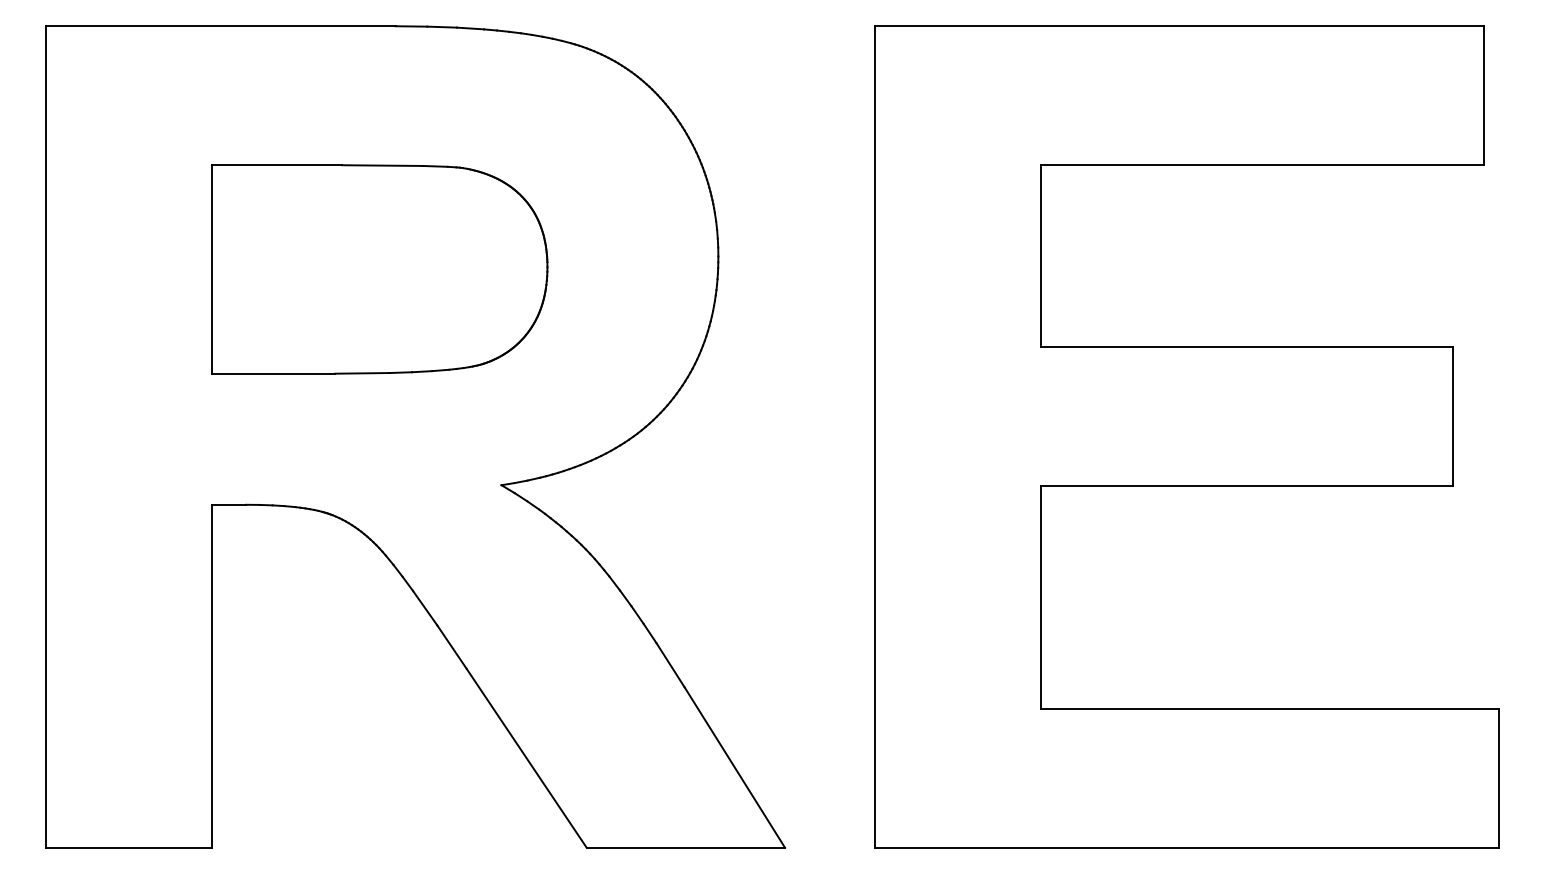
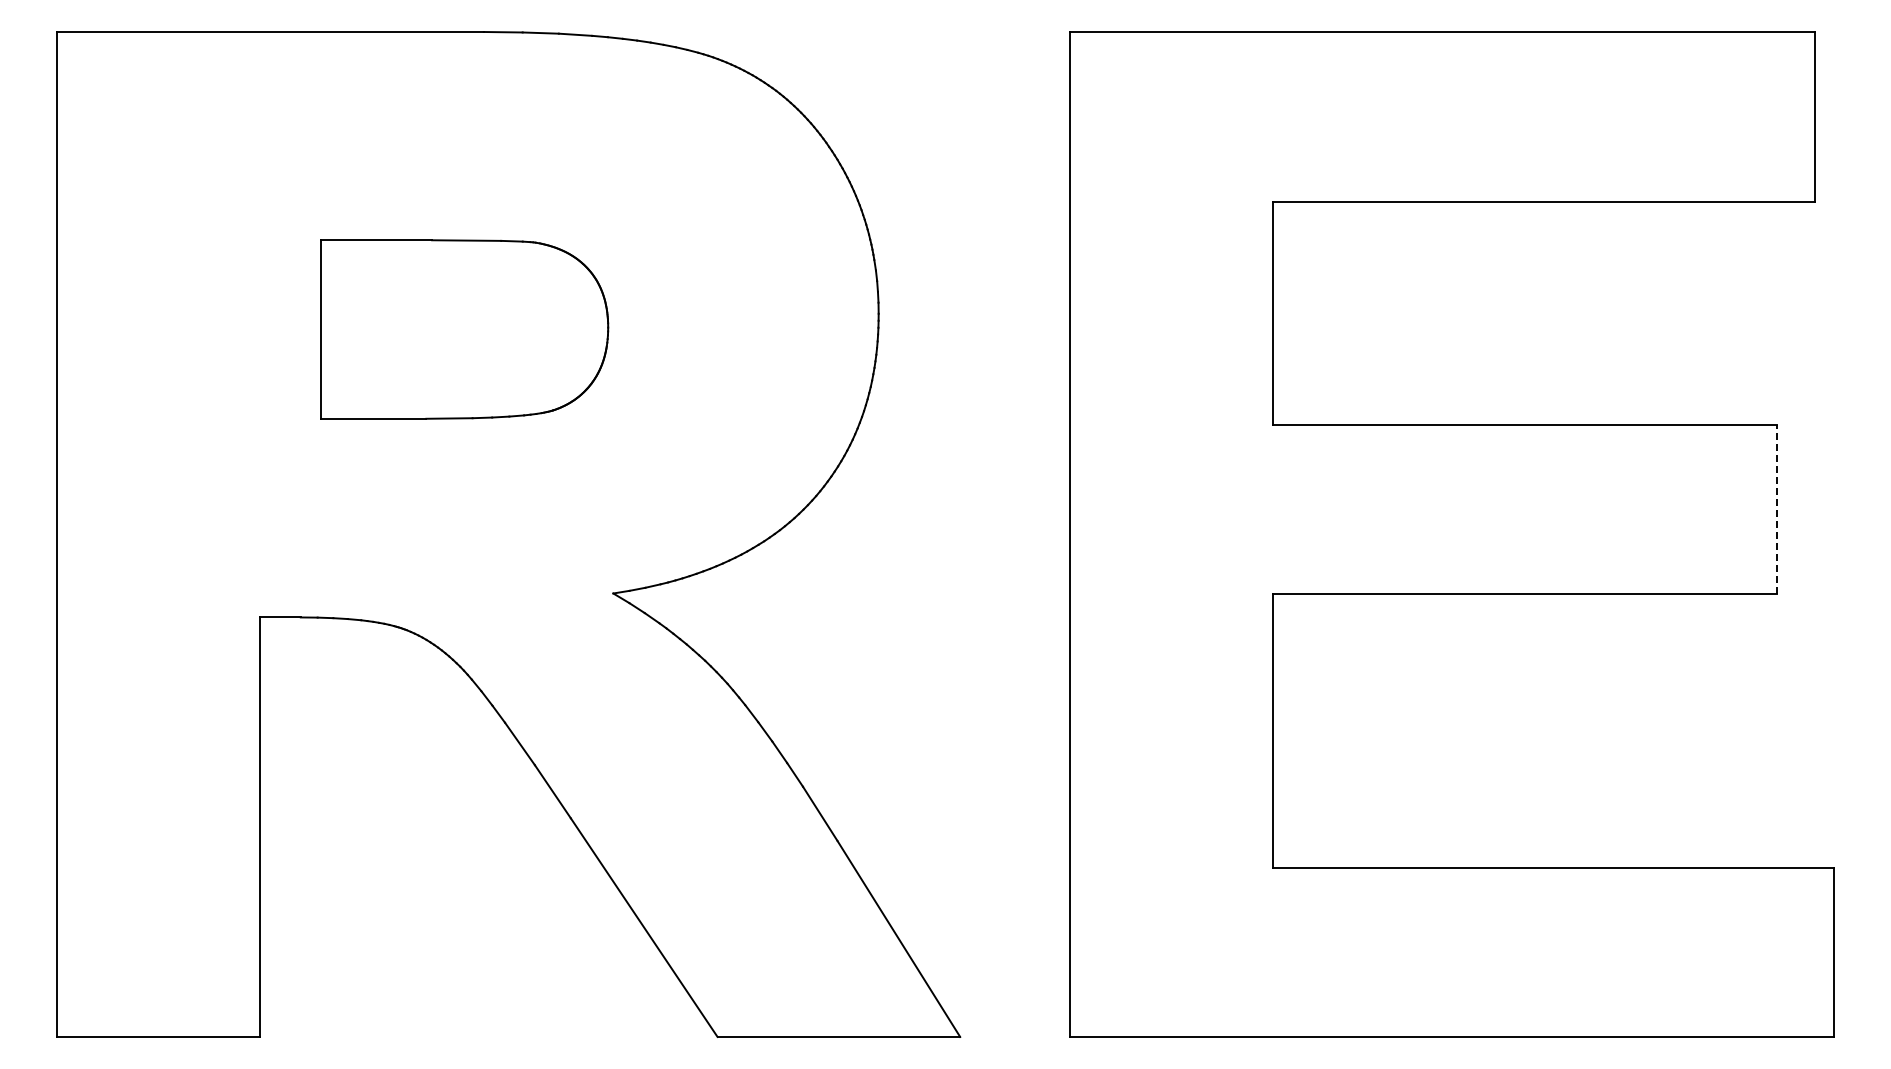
part: (379, 269) -> (464, 329), size x0.7
line: (1453, 416) -> (1777, 509), solid -> dashed

